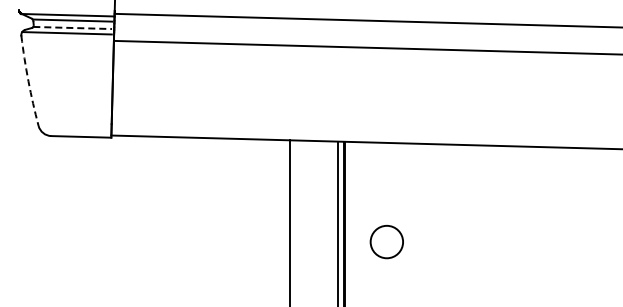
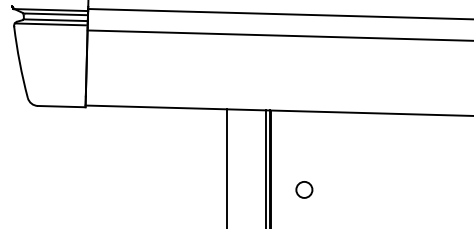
line: (73, 28) -> (55, 20), dashed -> solid
arc: (28, 81) -> (19, 62), dashed -> solid
circle: (387, 241) -> (304, 189), size x0.62

